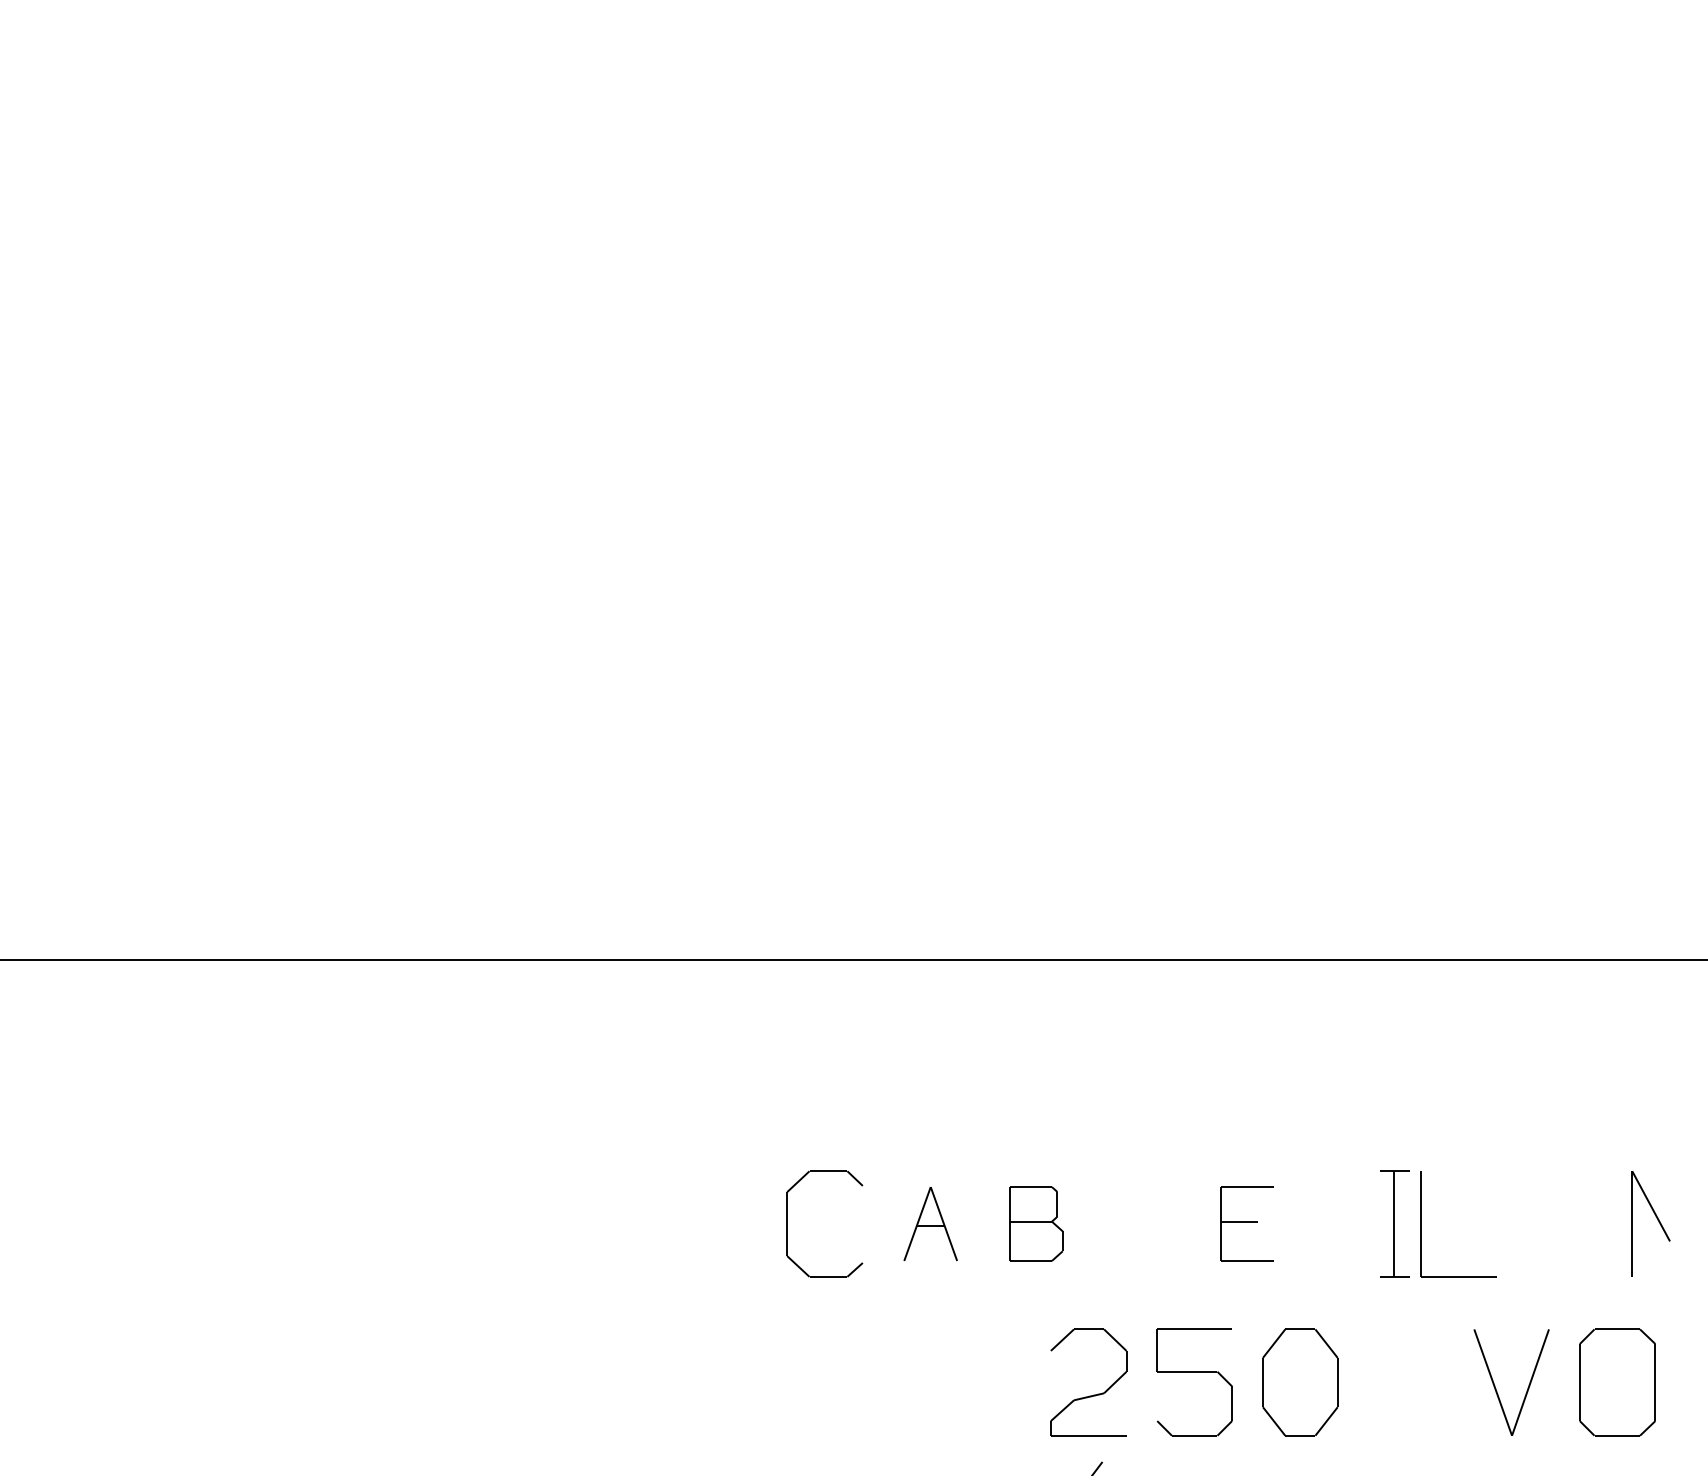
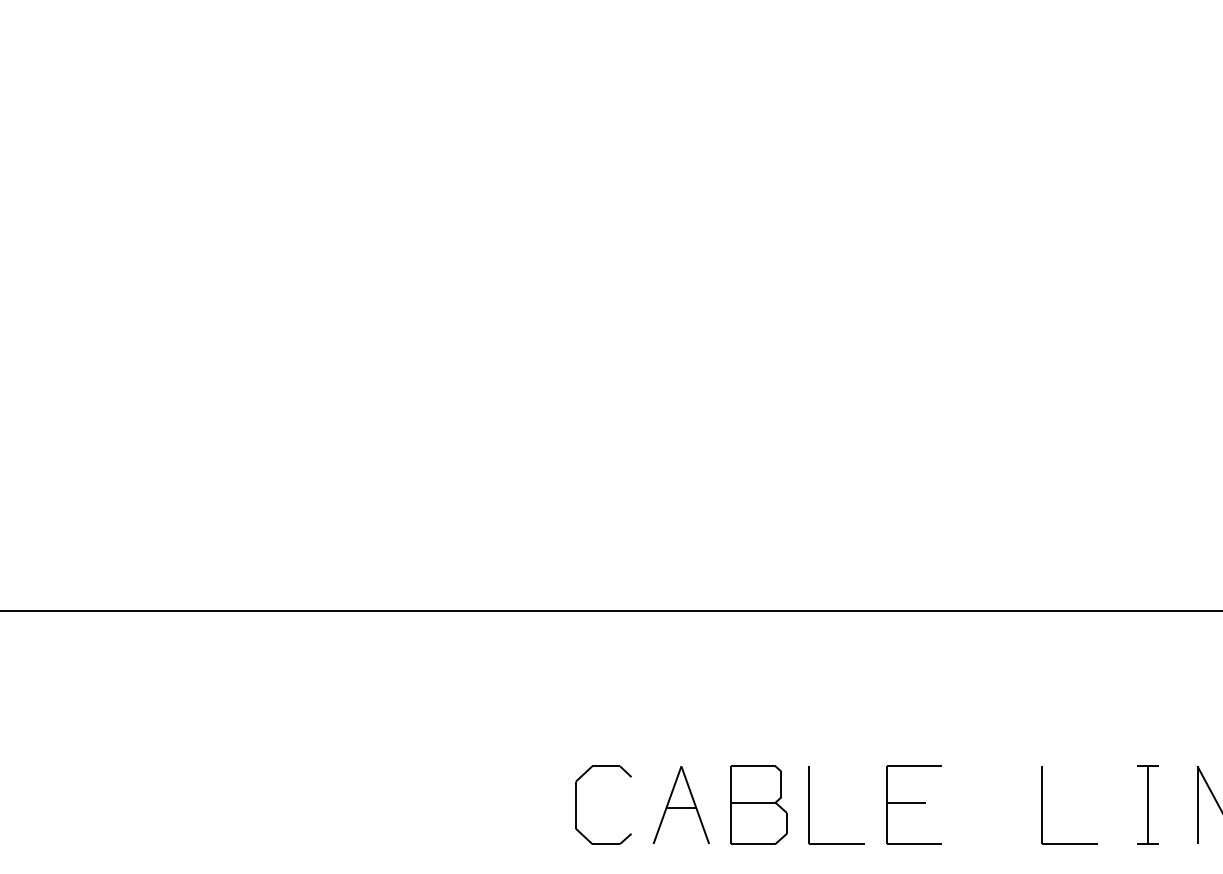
part: (930, 1223) -> (681, 804), size x1.43
part: (1036, 1223) -> (759, 804), size x1.43
part: (1246, 1223) -> (913, 804), size x1.43
part: (1394, 1223) -> (1147, 804), moved
part: (1104, 1224) -> (809, 805), added

